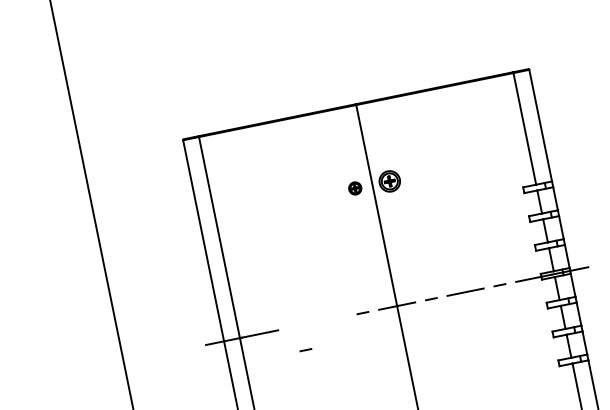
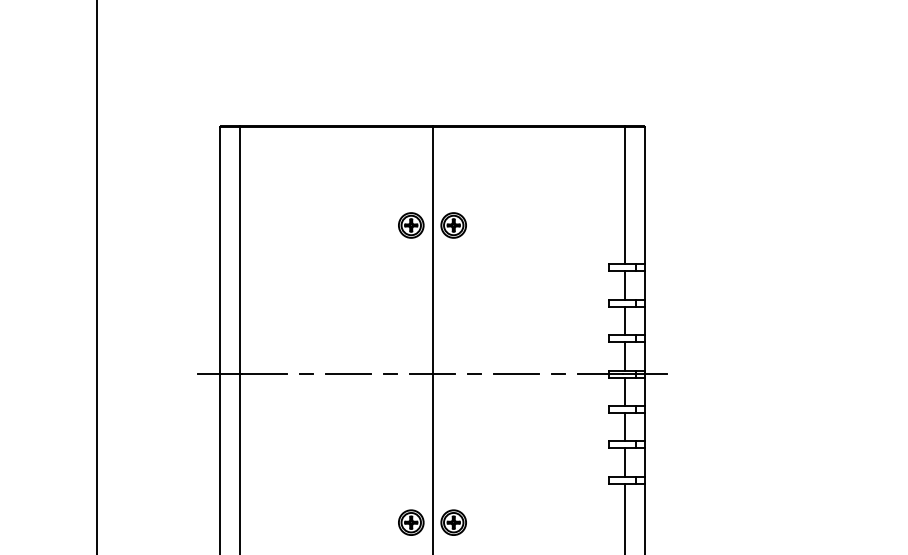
part: (355, 188) -> (411, 225), size x1.67
line: (328, 320) -> (348, 374), added
line: (305, 349) -> (306, 373), moved

